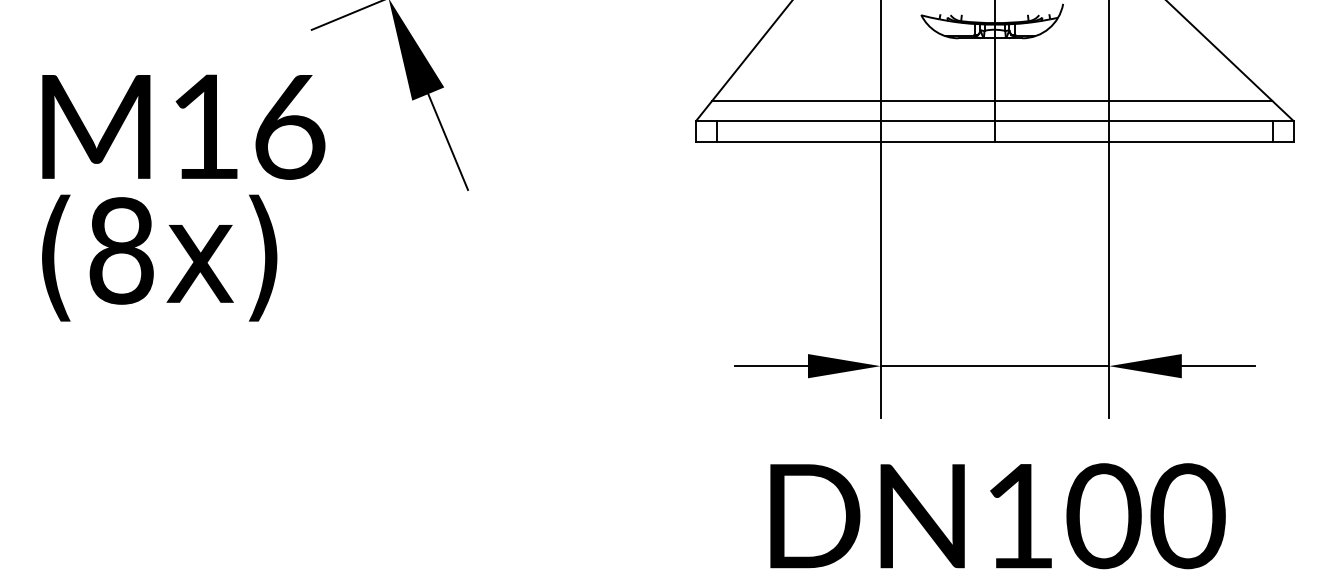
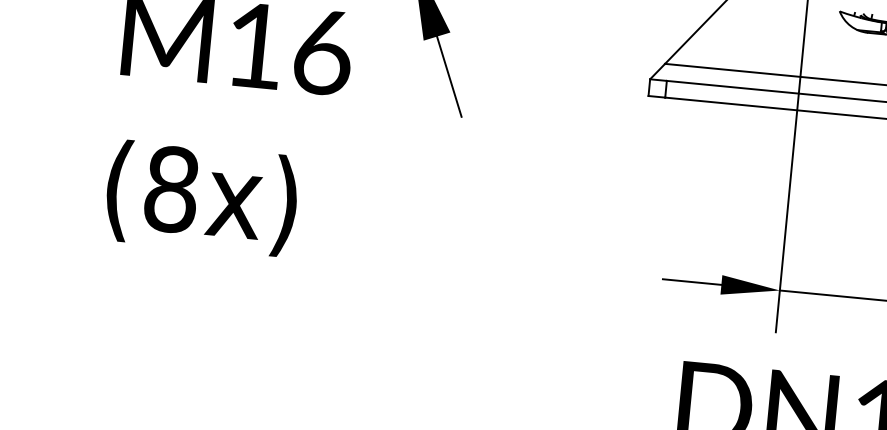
text: (159, 257) -> (201, 197), moved

